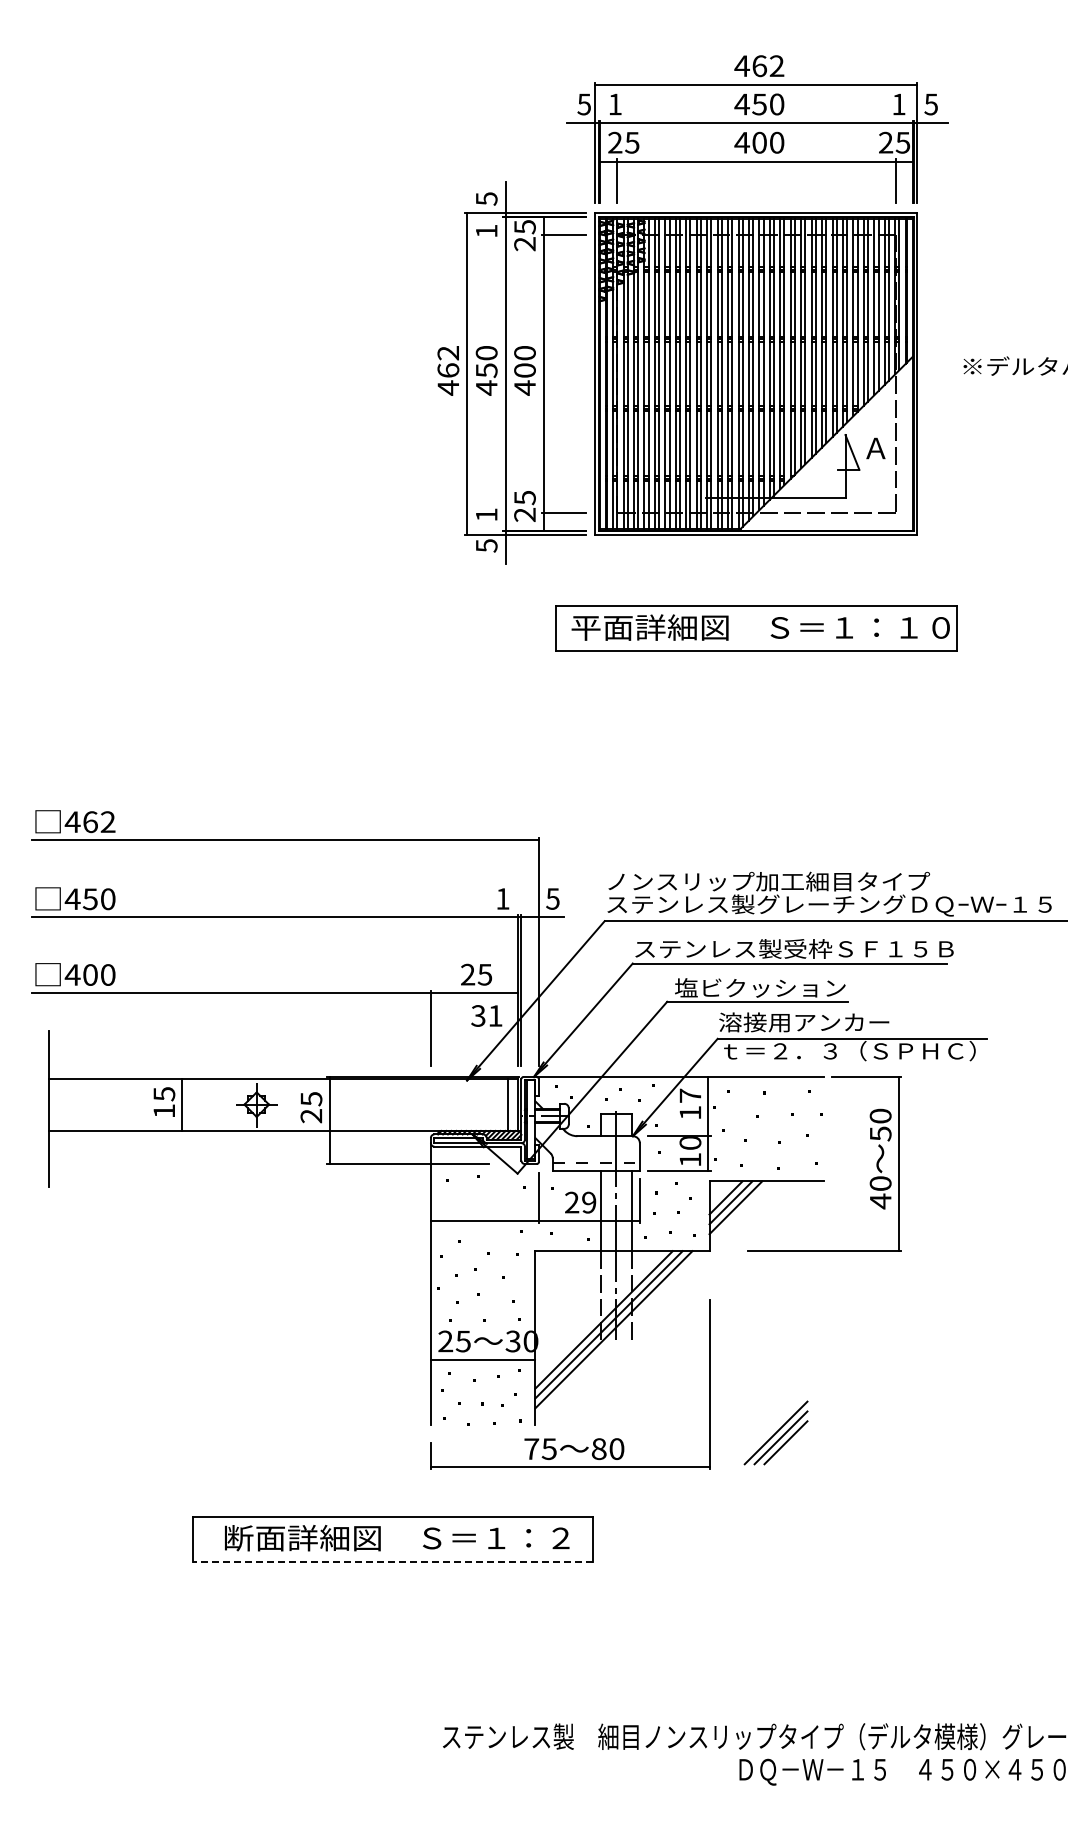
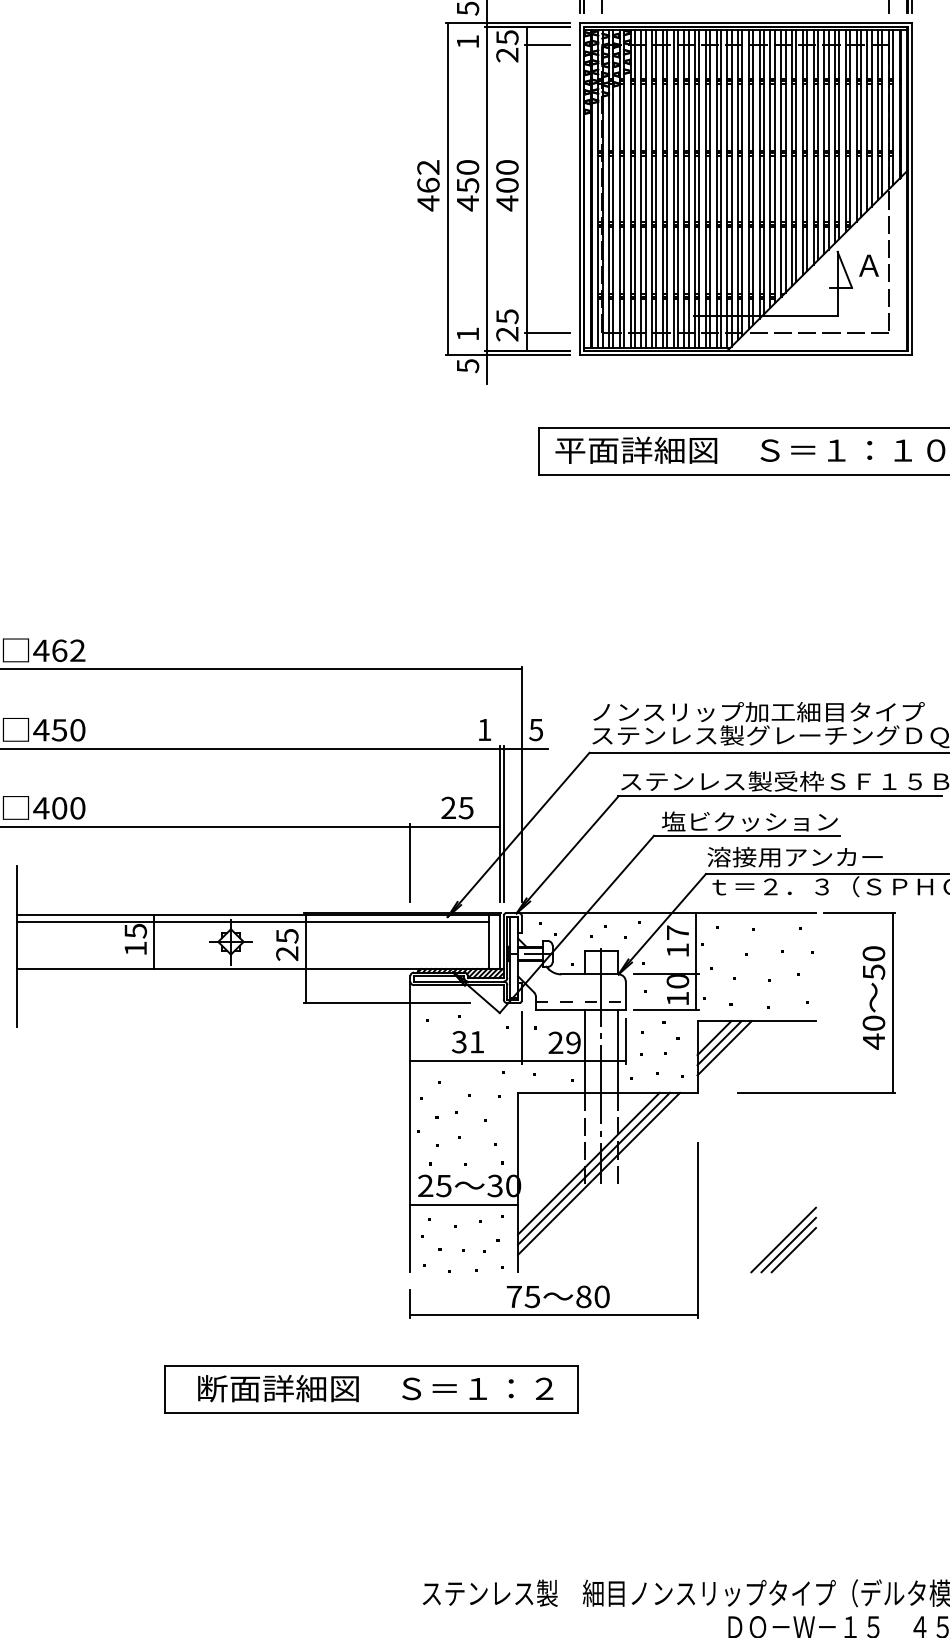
text: (486, 1015) -> (467, 1041), moved
line: (278, 1085) -> (253, 922), added
part: (775, 1432) -> (783, 1239), moved
line: (392, 1561) -> (370, 1412), dashed -> solid

